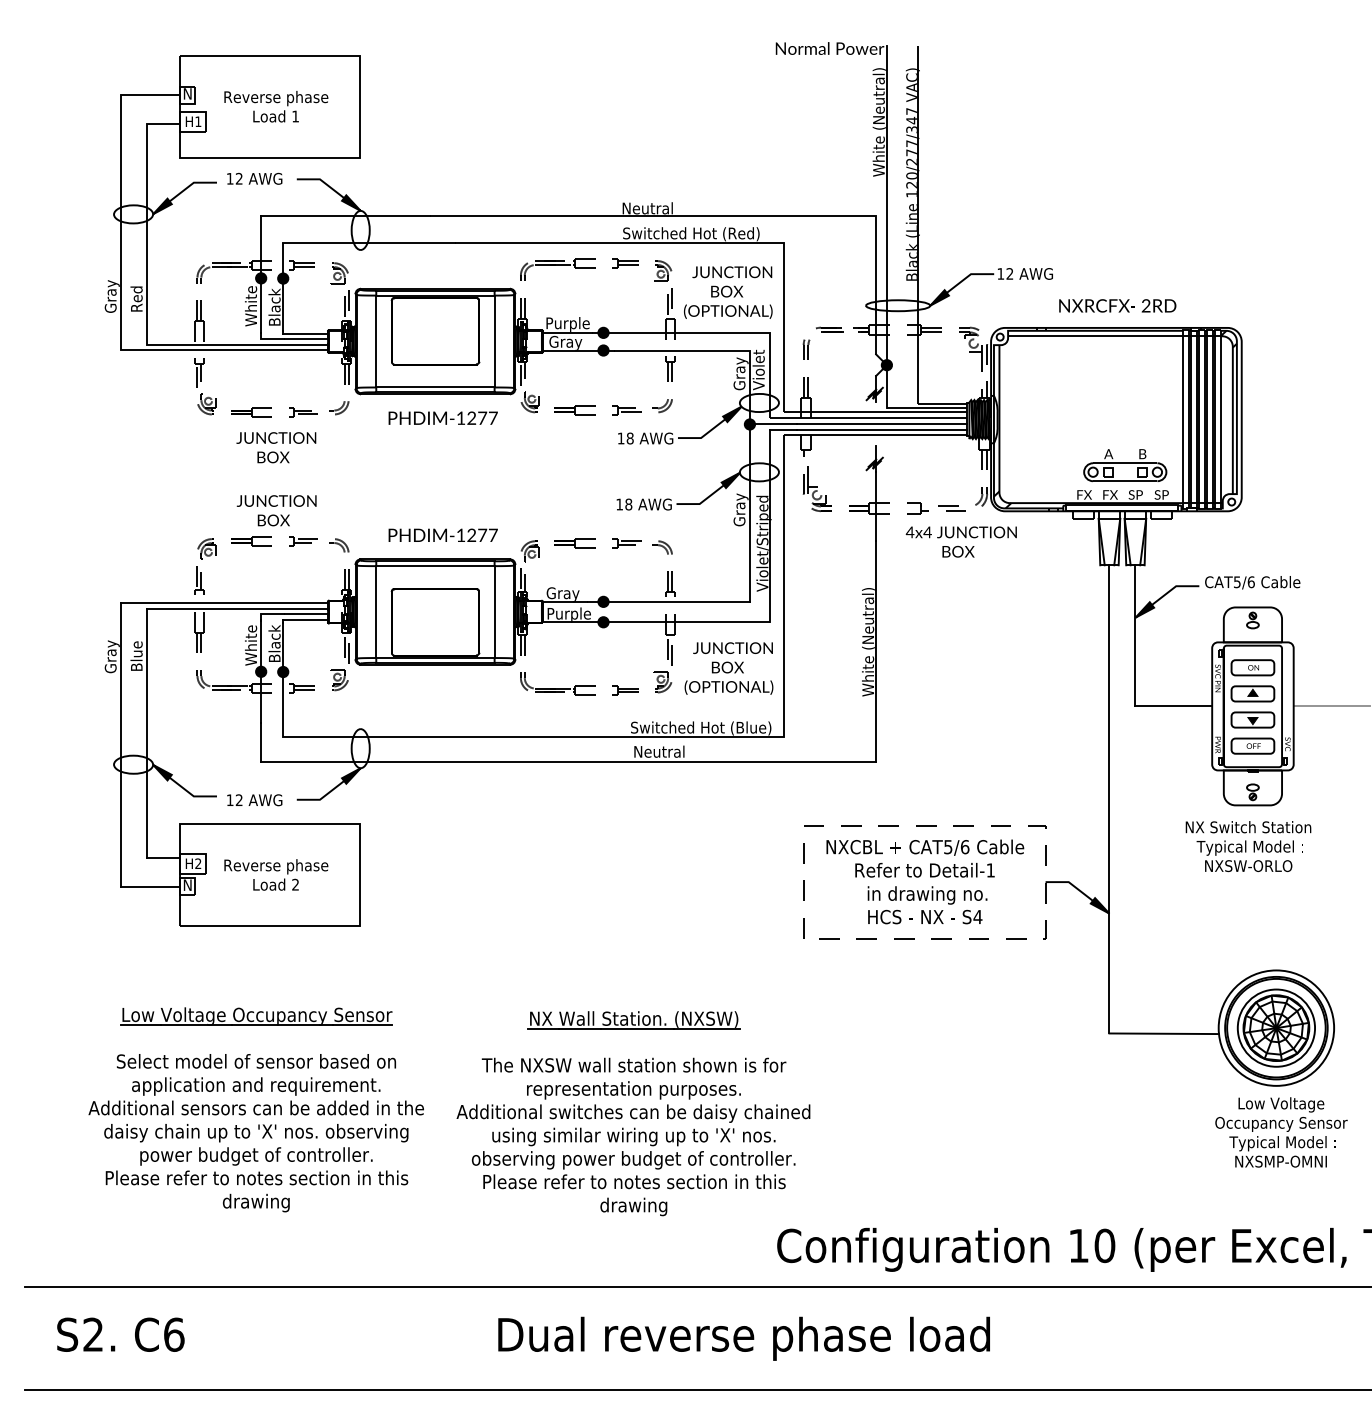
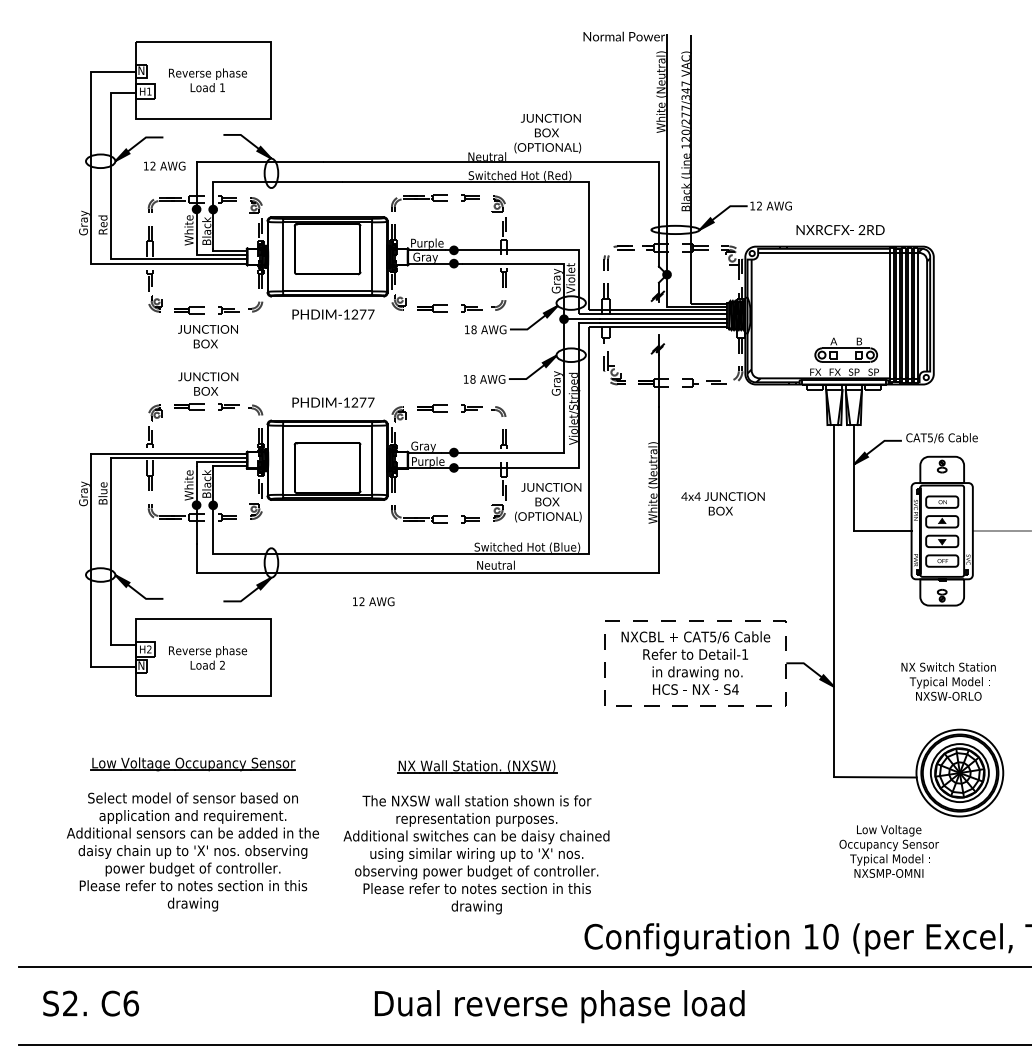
text: (254, 178) -> (164, 165), moved
text: (728, 292) -> (547, 133), moved
text: (960, 541) -> (722, 503), moved
text: (254, 800) -> (373, 601), moved
text: (1248, 846) -> (948, 681), moved
text: (1281, 1132) -> (889, 851), moved

